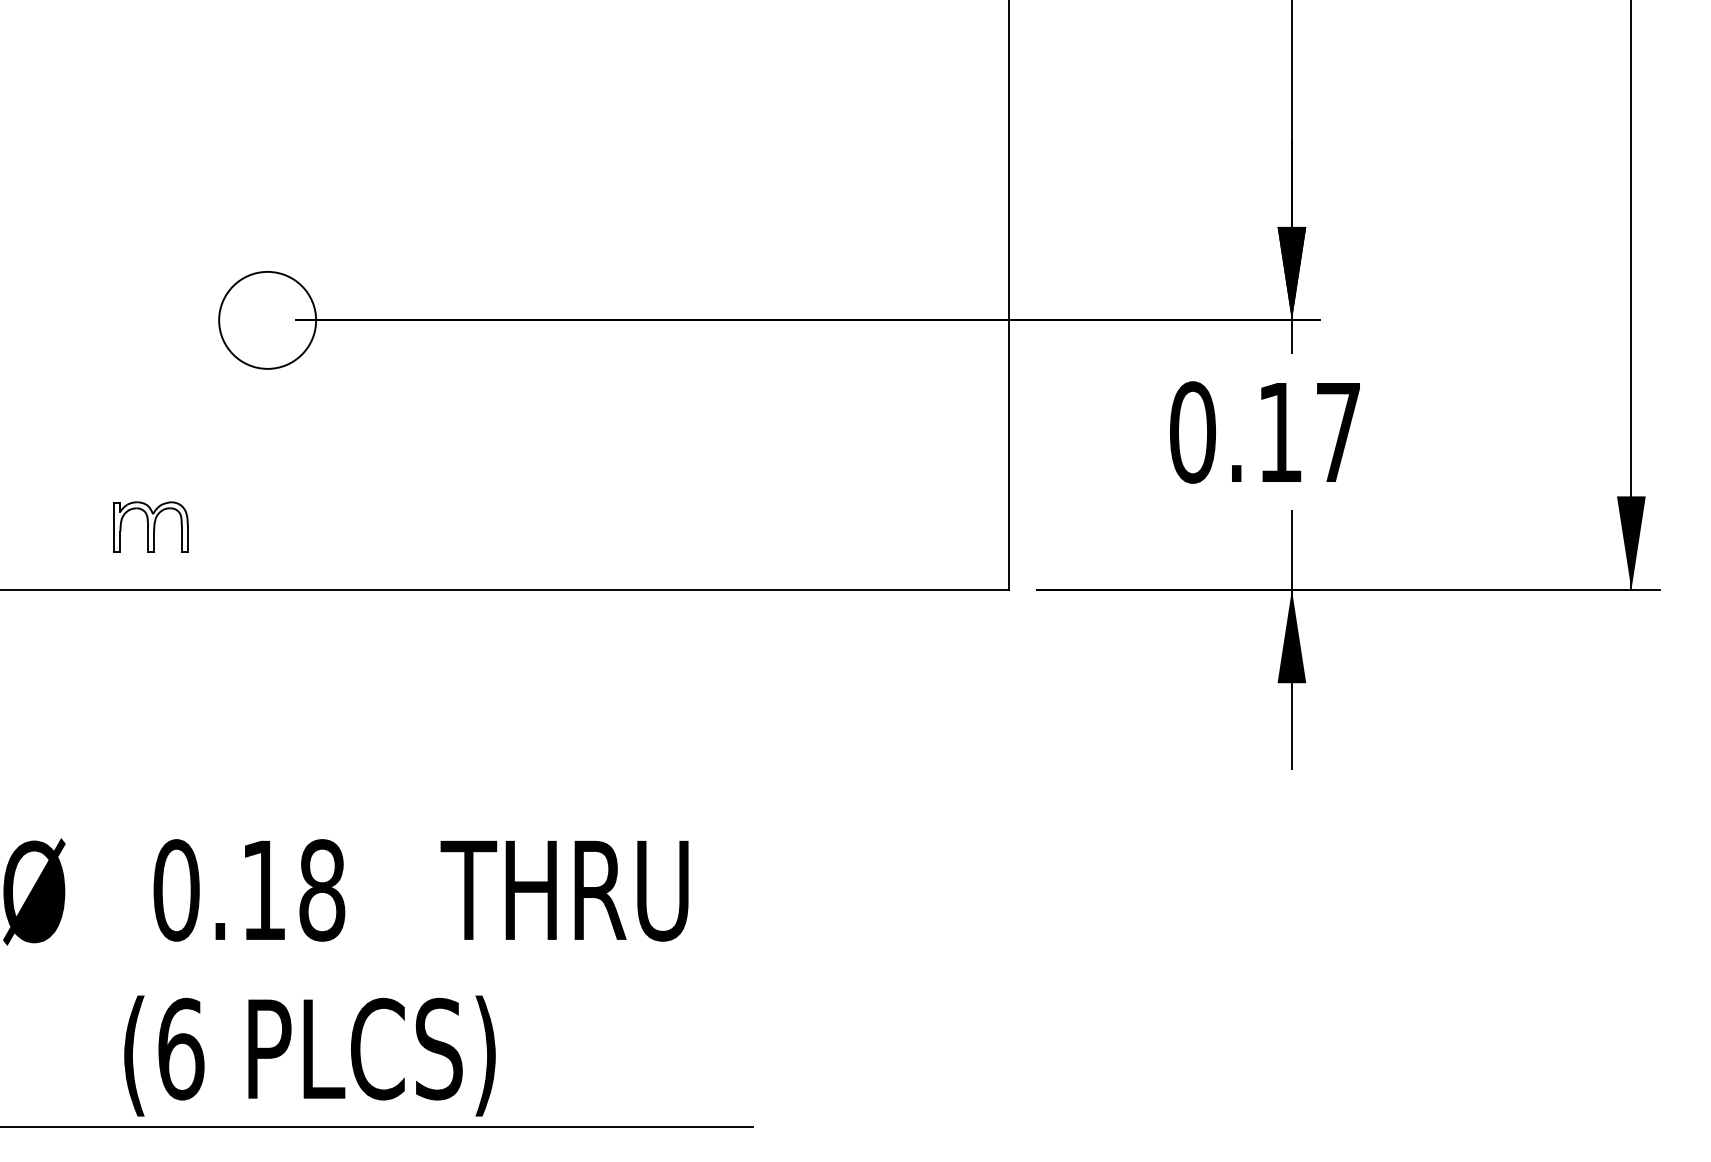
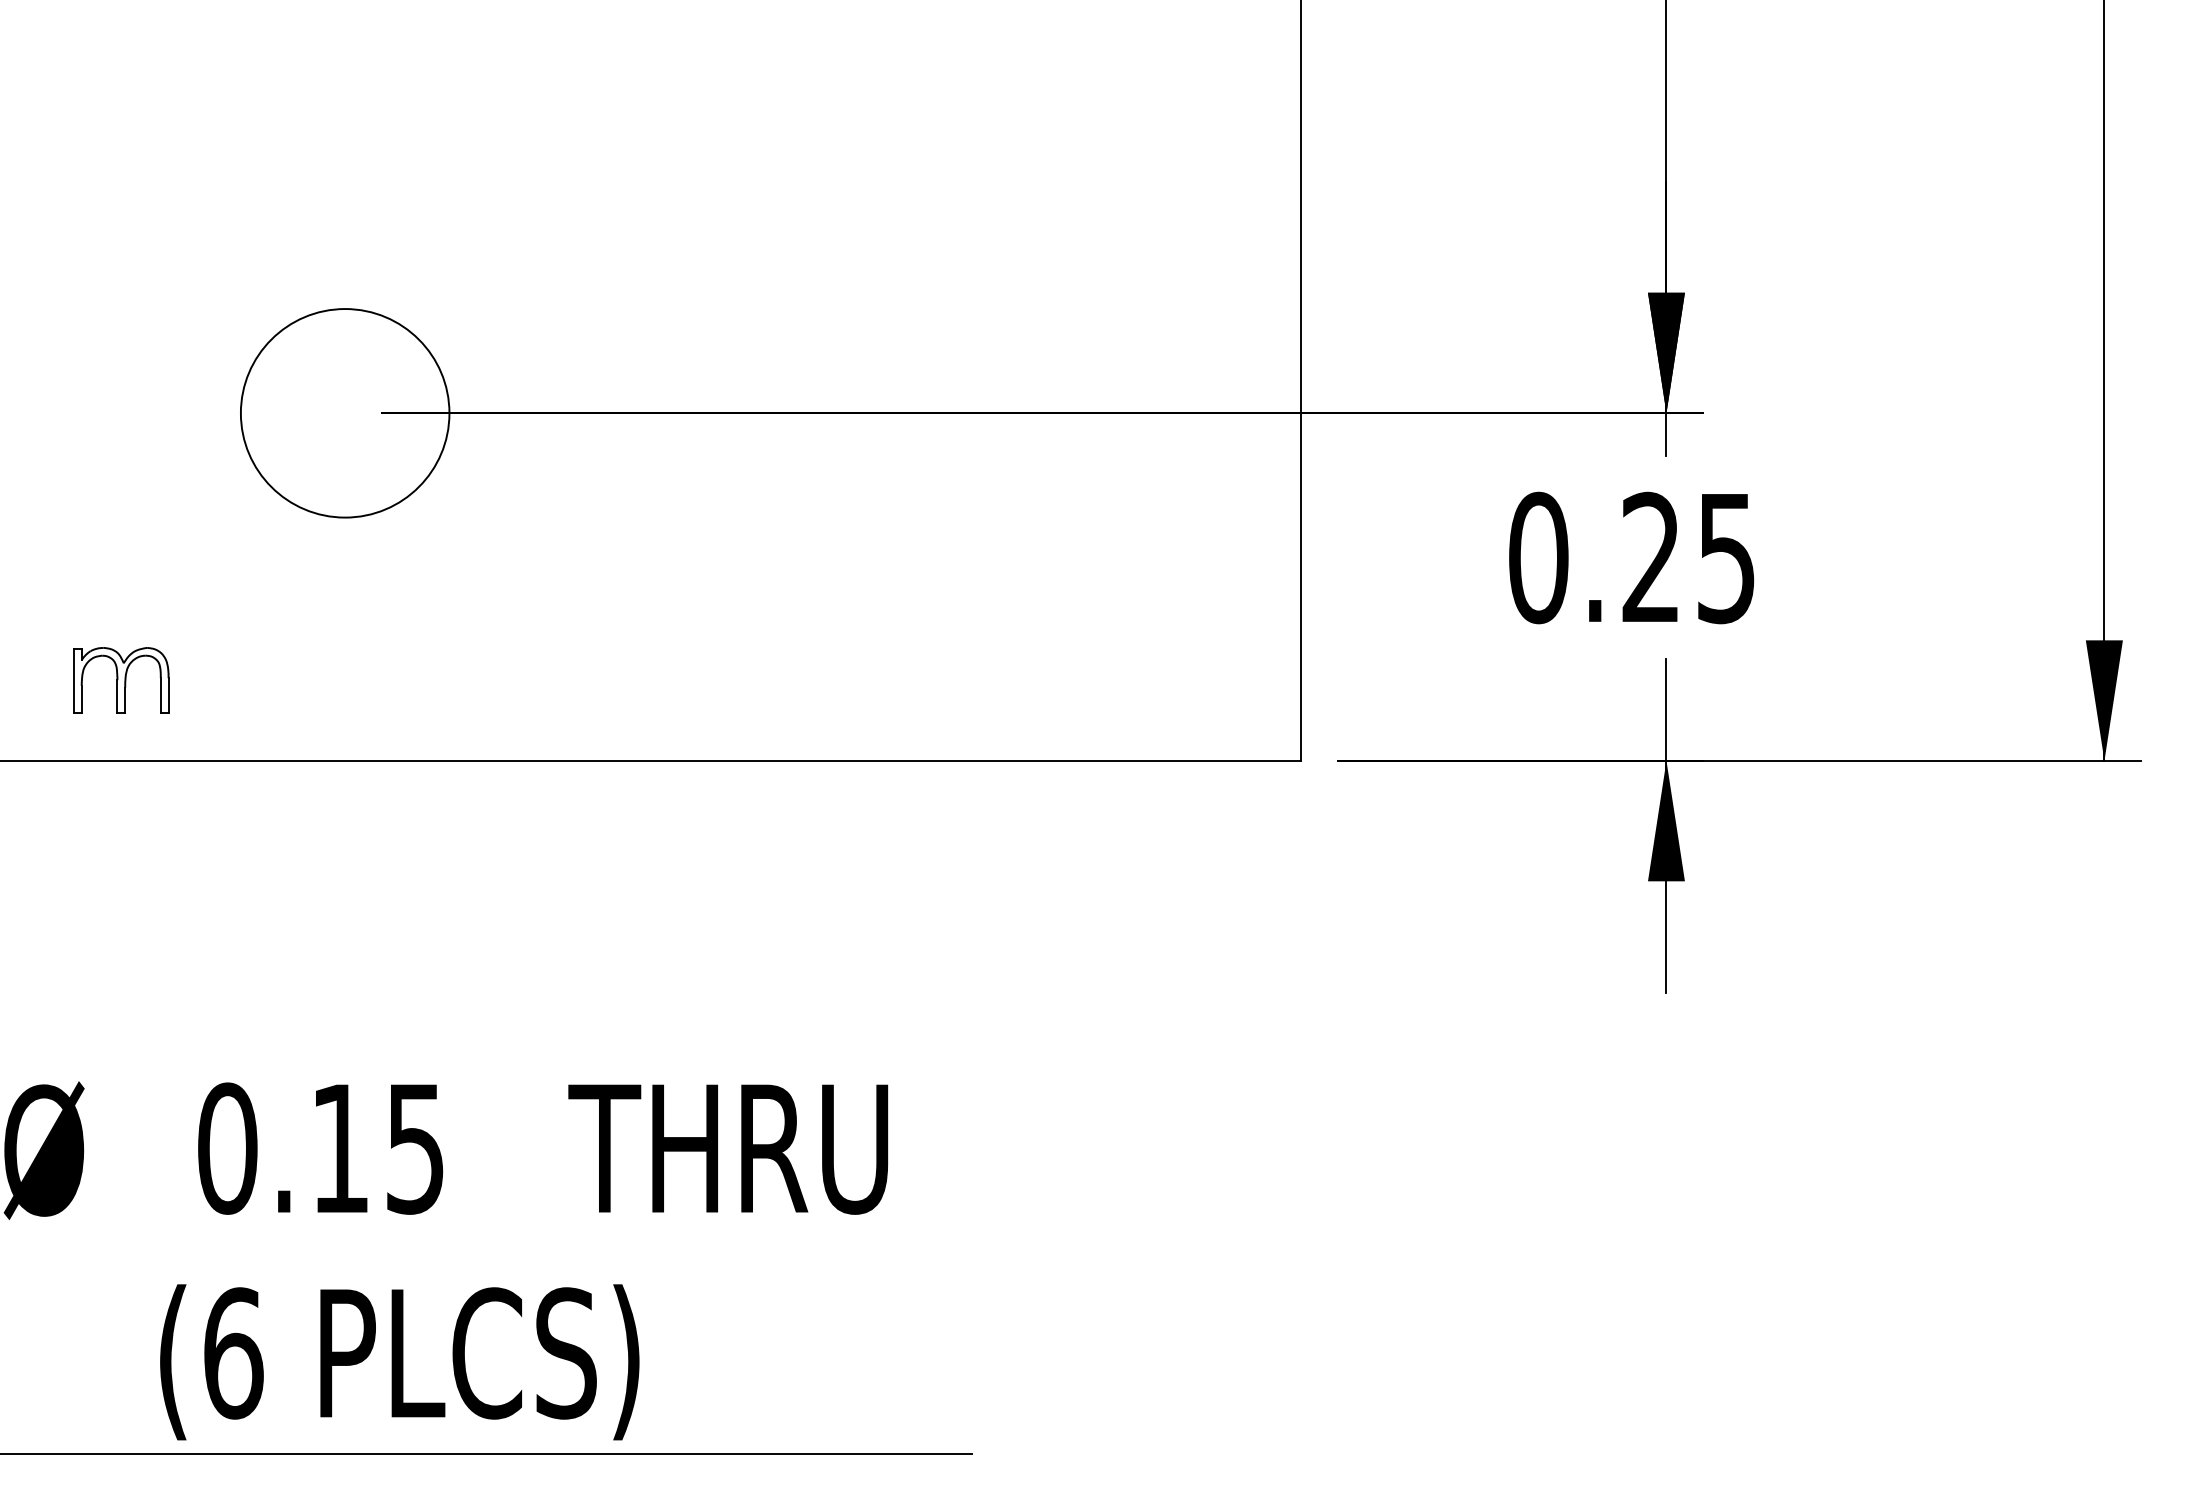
circle: (267, 320) -> (344, 413), size x1.67
text: (1308, 432) -> (1687, 557), 0.17 -> 0.25
part: (150, 526) -> (120, 679), moved
text: (322, 890) -> (415, 1148), 0.18 -> 0.15

